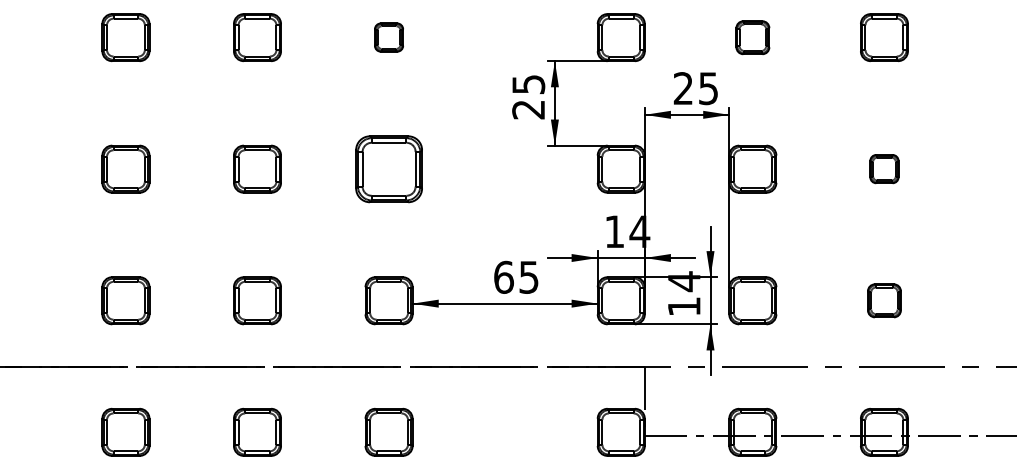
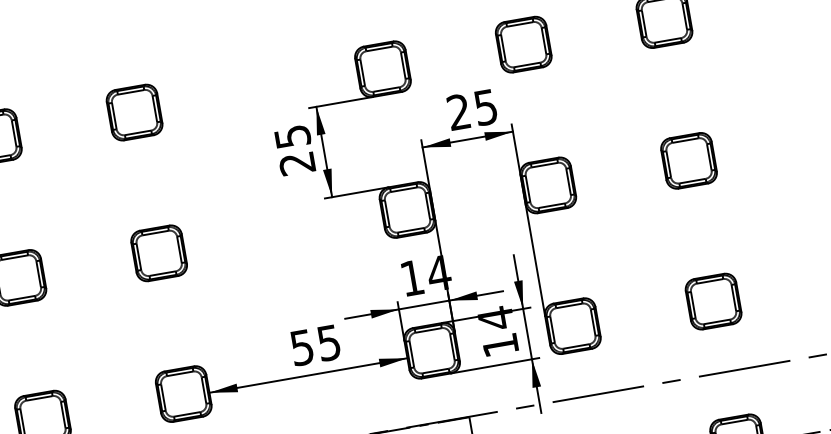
part: (388, 37) -> (133, 112), size x1.67
part: (752, 37) -> (523, 44), size x1.43
part: (388, 168) -> (158, 252), size x0.71
part: (884, 168) -> (688, 160), size x1.67
text: (503, 276) -> (301, 346), 65 -> 55
part: (884, 300) -> (713, 301), size x1.43

